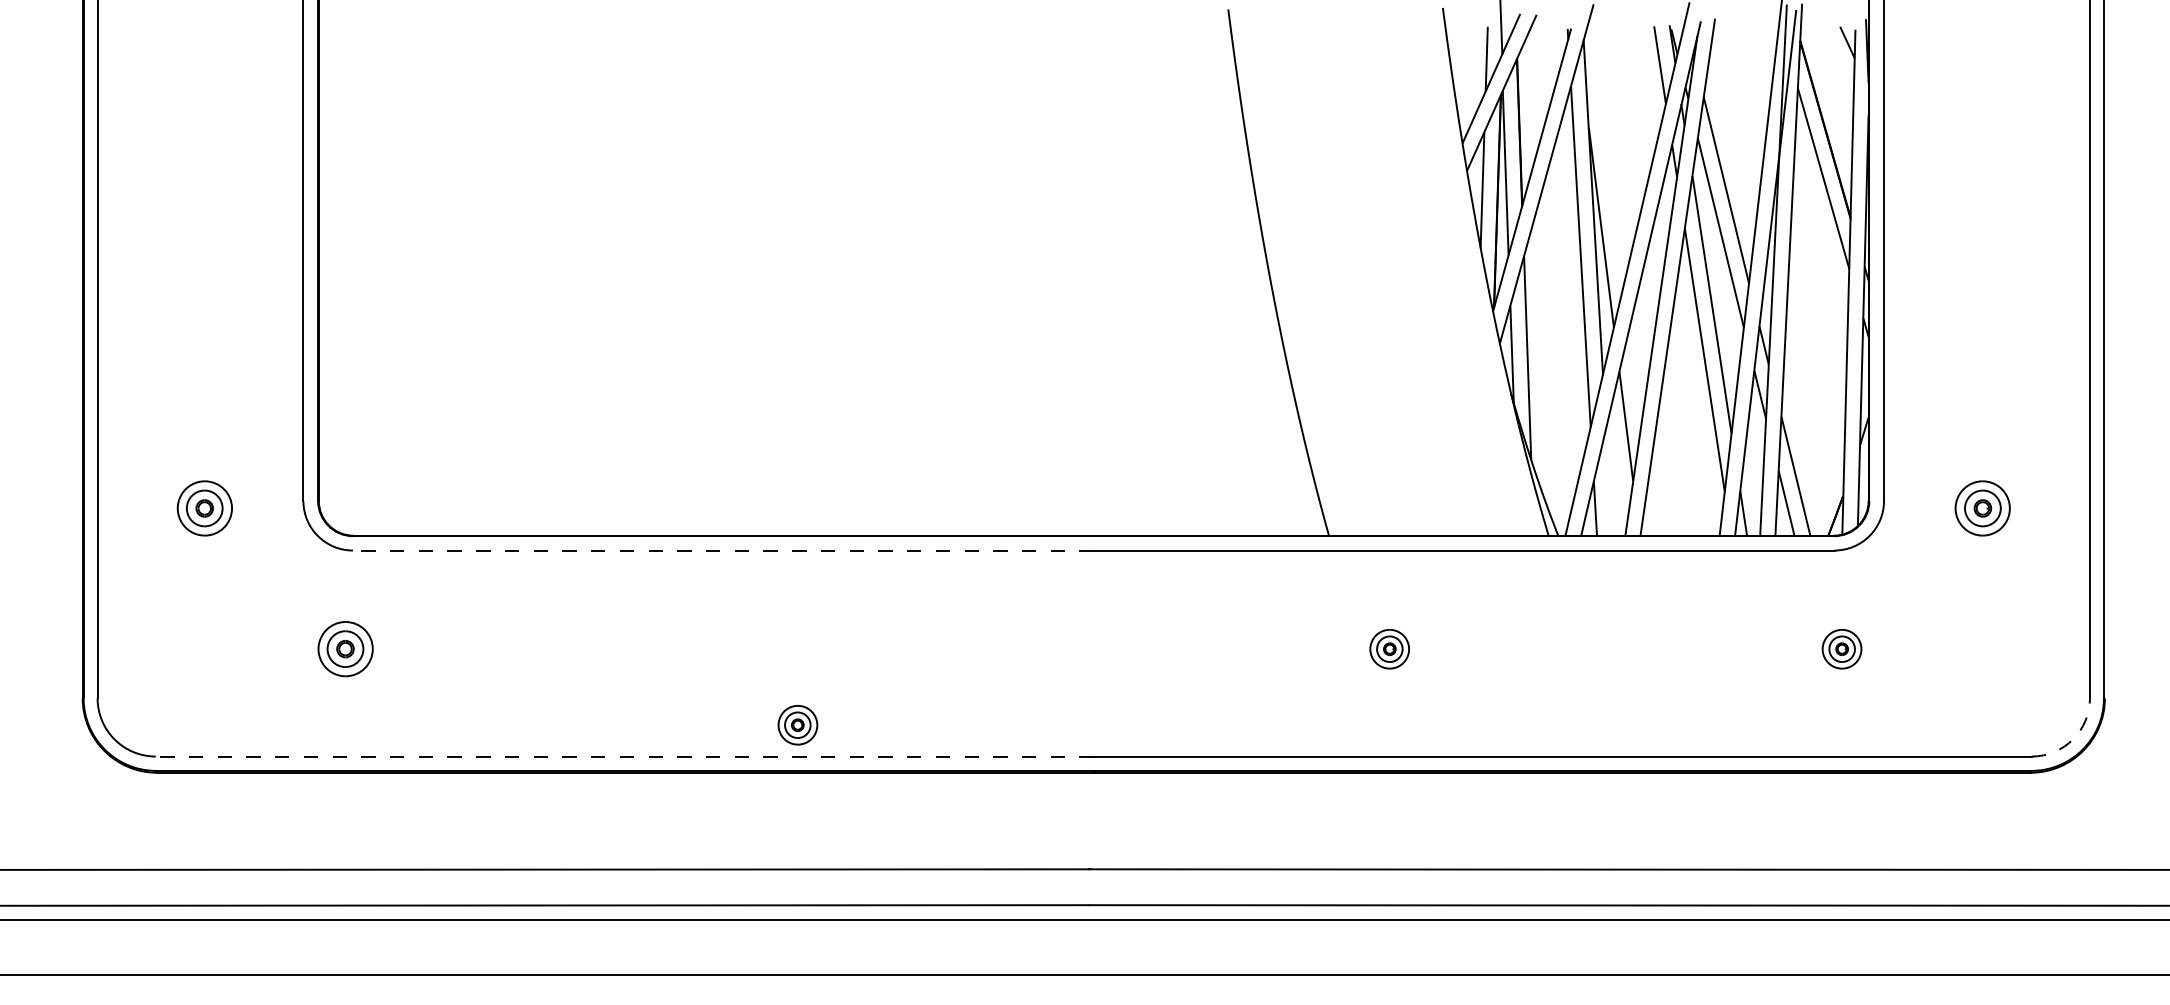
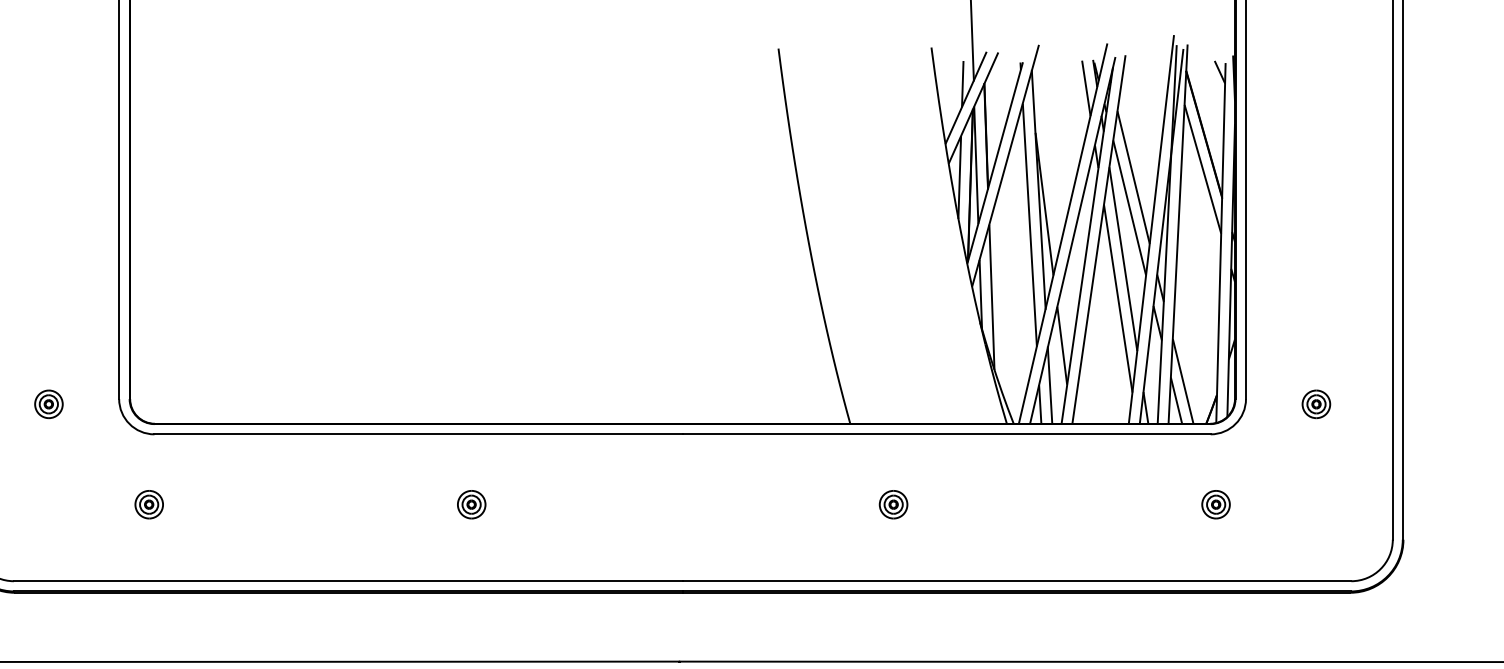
line: (1609, 481) -> (1050, 385), added
part: (204, 508) -> (48, 404), size x0.71
part: (1982, 508) -> (1316, 404), size x0.71
line: (722, 550) -> (417, 434), dashed -> solid
part: (345, 649) -> (149, 504), size x0.71
part: (797, 725) -> (471, 504), moved
arc: (2072, 739) -> (1380, 569), dashed -> solid
line: (624, 756) -> (348, 581), dashed -> solid

